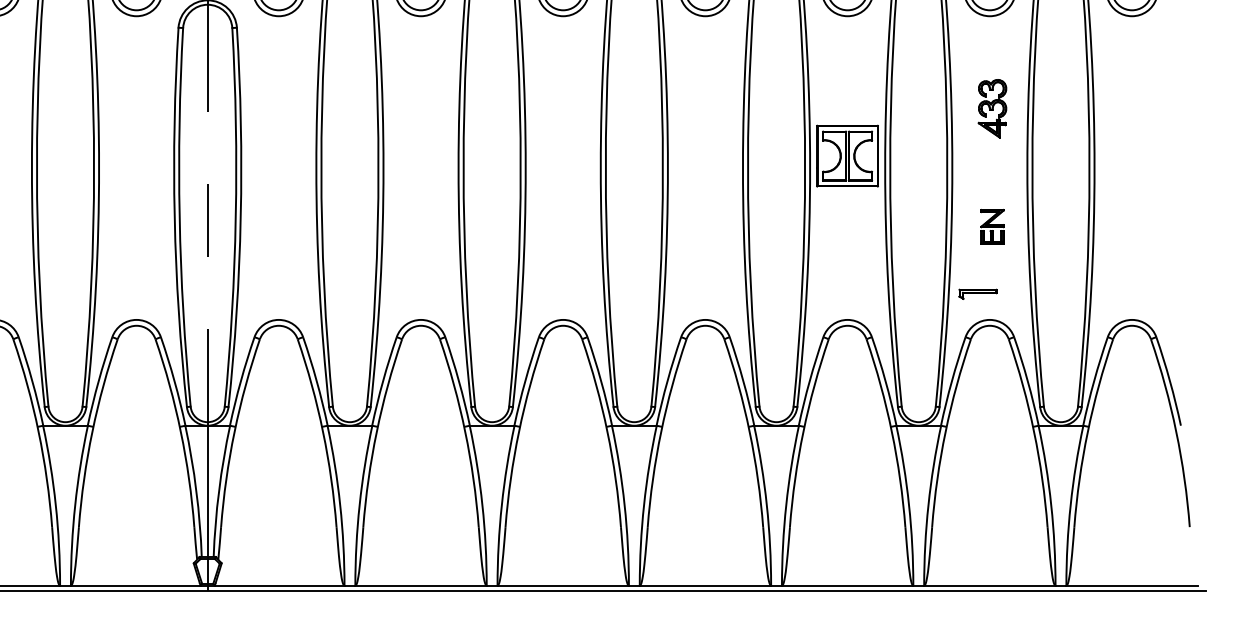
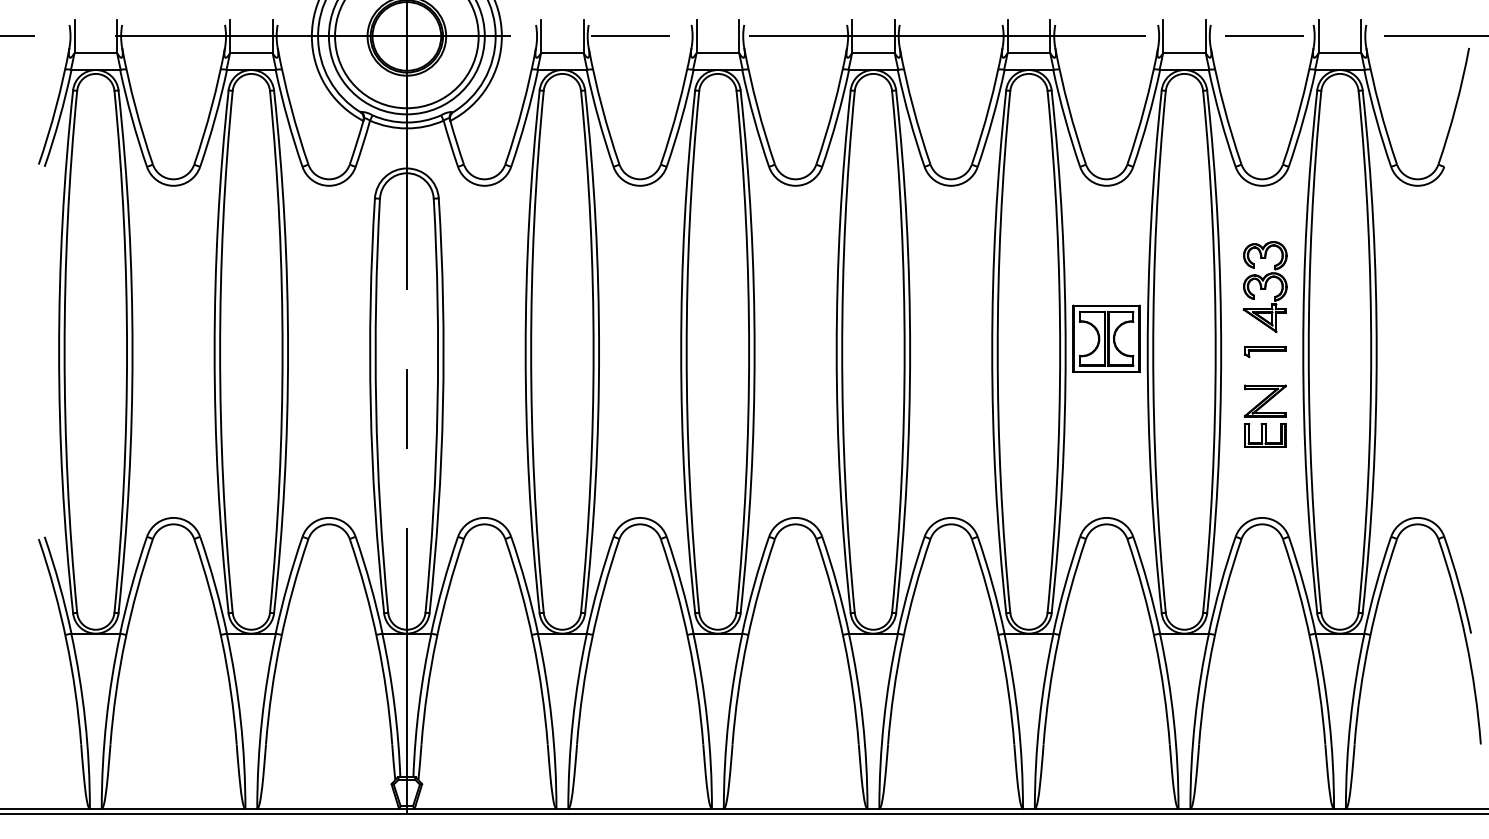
part: (991, 108) -> (1264, 286), size x1.43
part: (991, 226) -> (1264, 415), size x1.67
part: (977, 293) -> (1264, 351), moved

